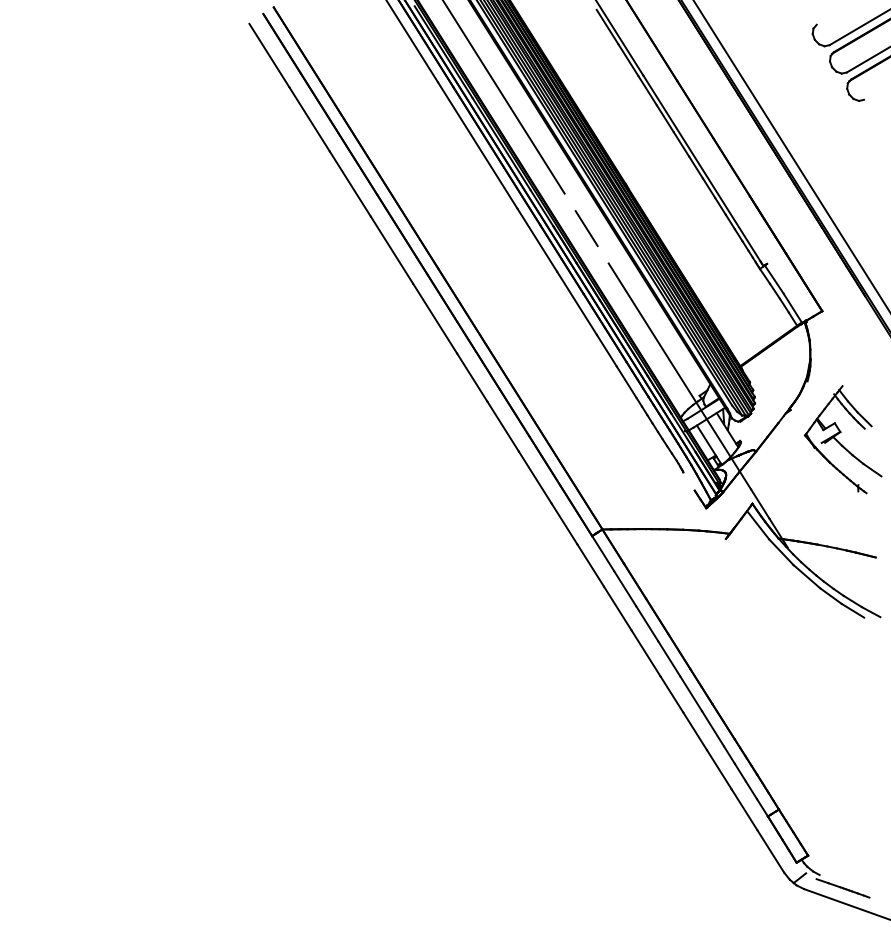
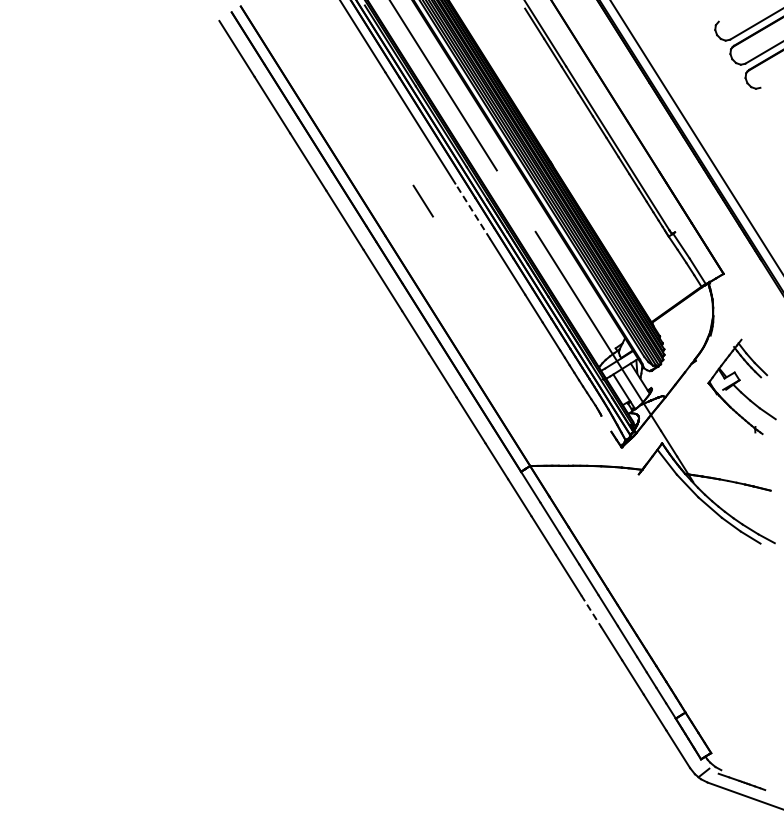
line: (585, 227) -> (422, 200), moved
line: (536, 240) -> (472, 211), solid -> dashed
line: (672, 694) -> (591, 611), solid -> dashed

